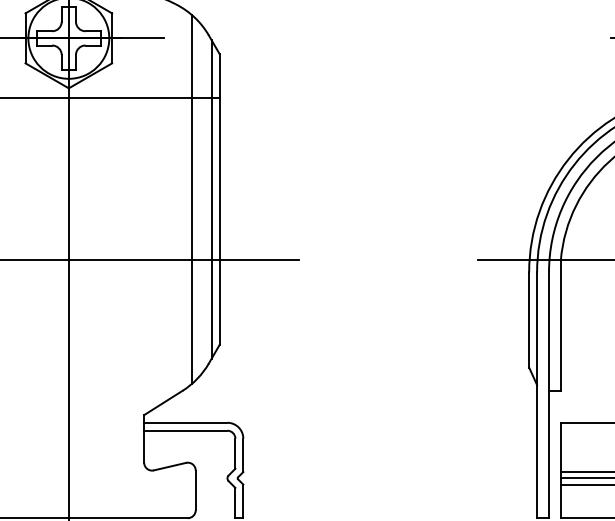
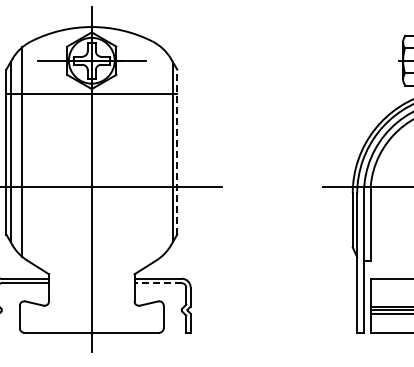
line: (191, 198) -> (161, 151), removed
line: (220, 200) -> (177, 152), solid -> dashed
line: (186, 431) -> (158, 283), solid -> dashed

